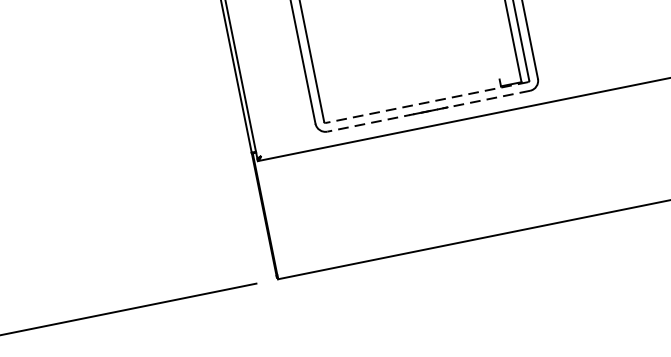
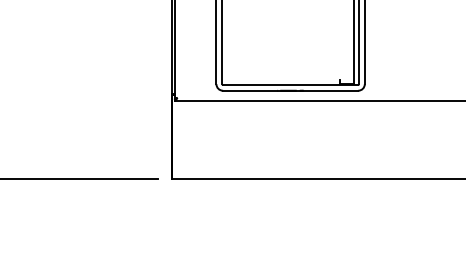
line: (426, 101) -> (290, 84), dashed -> solid
line: (428, 110) -> (290, 90), dashed -> solid

